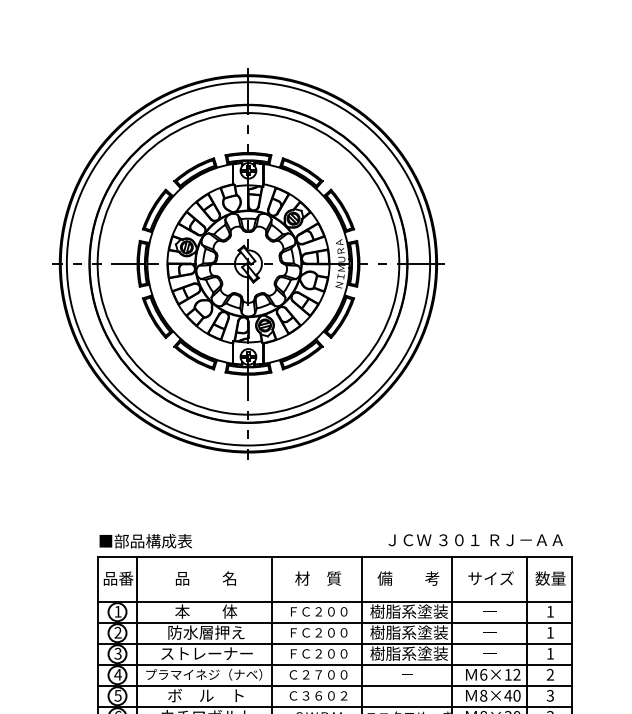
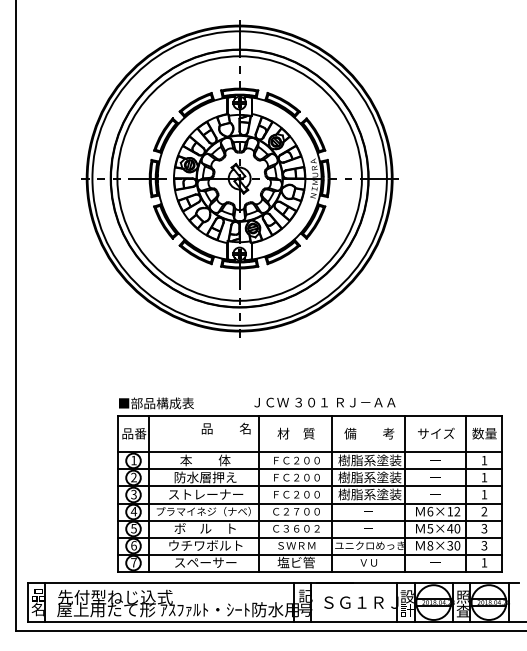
text: (475, 540) -> (324, 402), moved
text: (205, 578) -> (225, 428), moved
text: (483, 695) -> (430, 528), 8×40 -> 5×40

